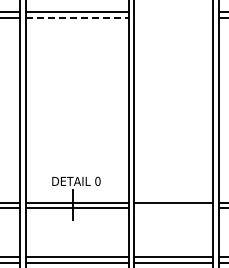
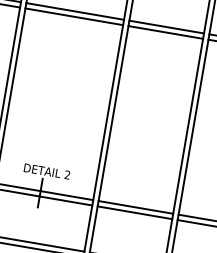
line: (173, 12) -> (166, 27), added
line: (77, 17) -> (74, 16), dashed -> solid
line: (173, 17) -> (165, 31), added
text: (97, 180) -> (67, 174), 0 -> 2
line: (173, 208) -> (134, 212), added

